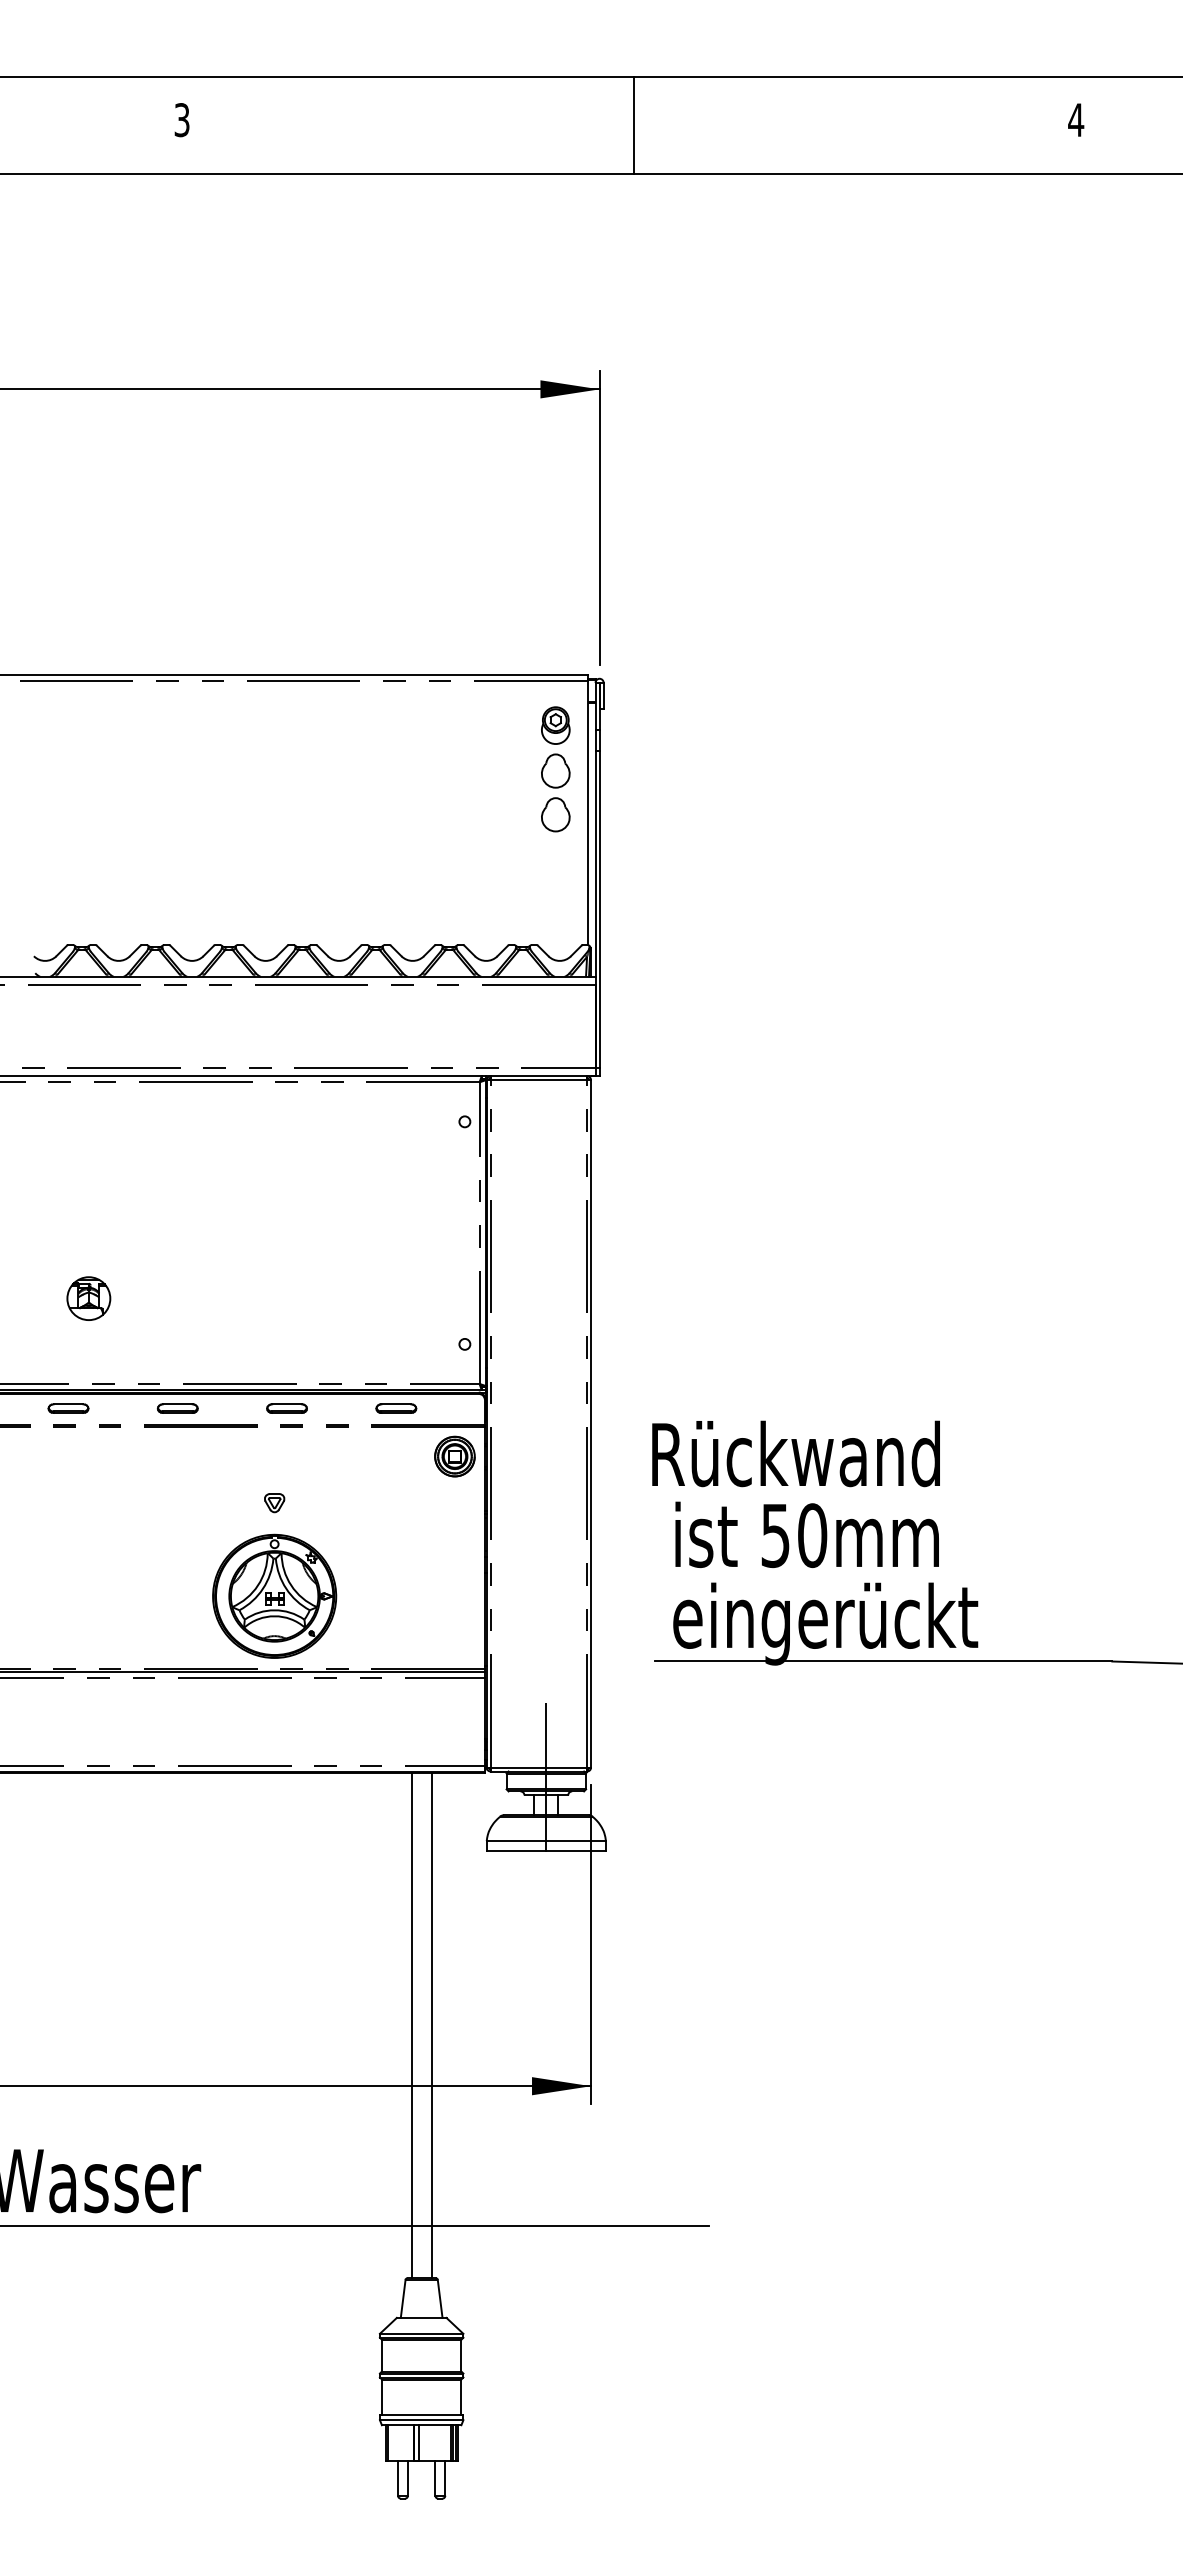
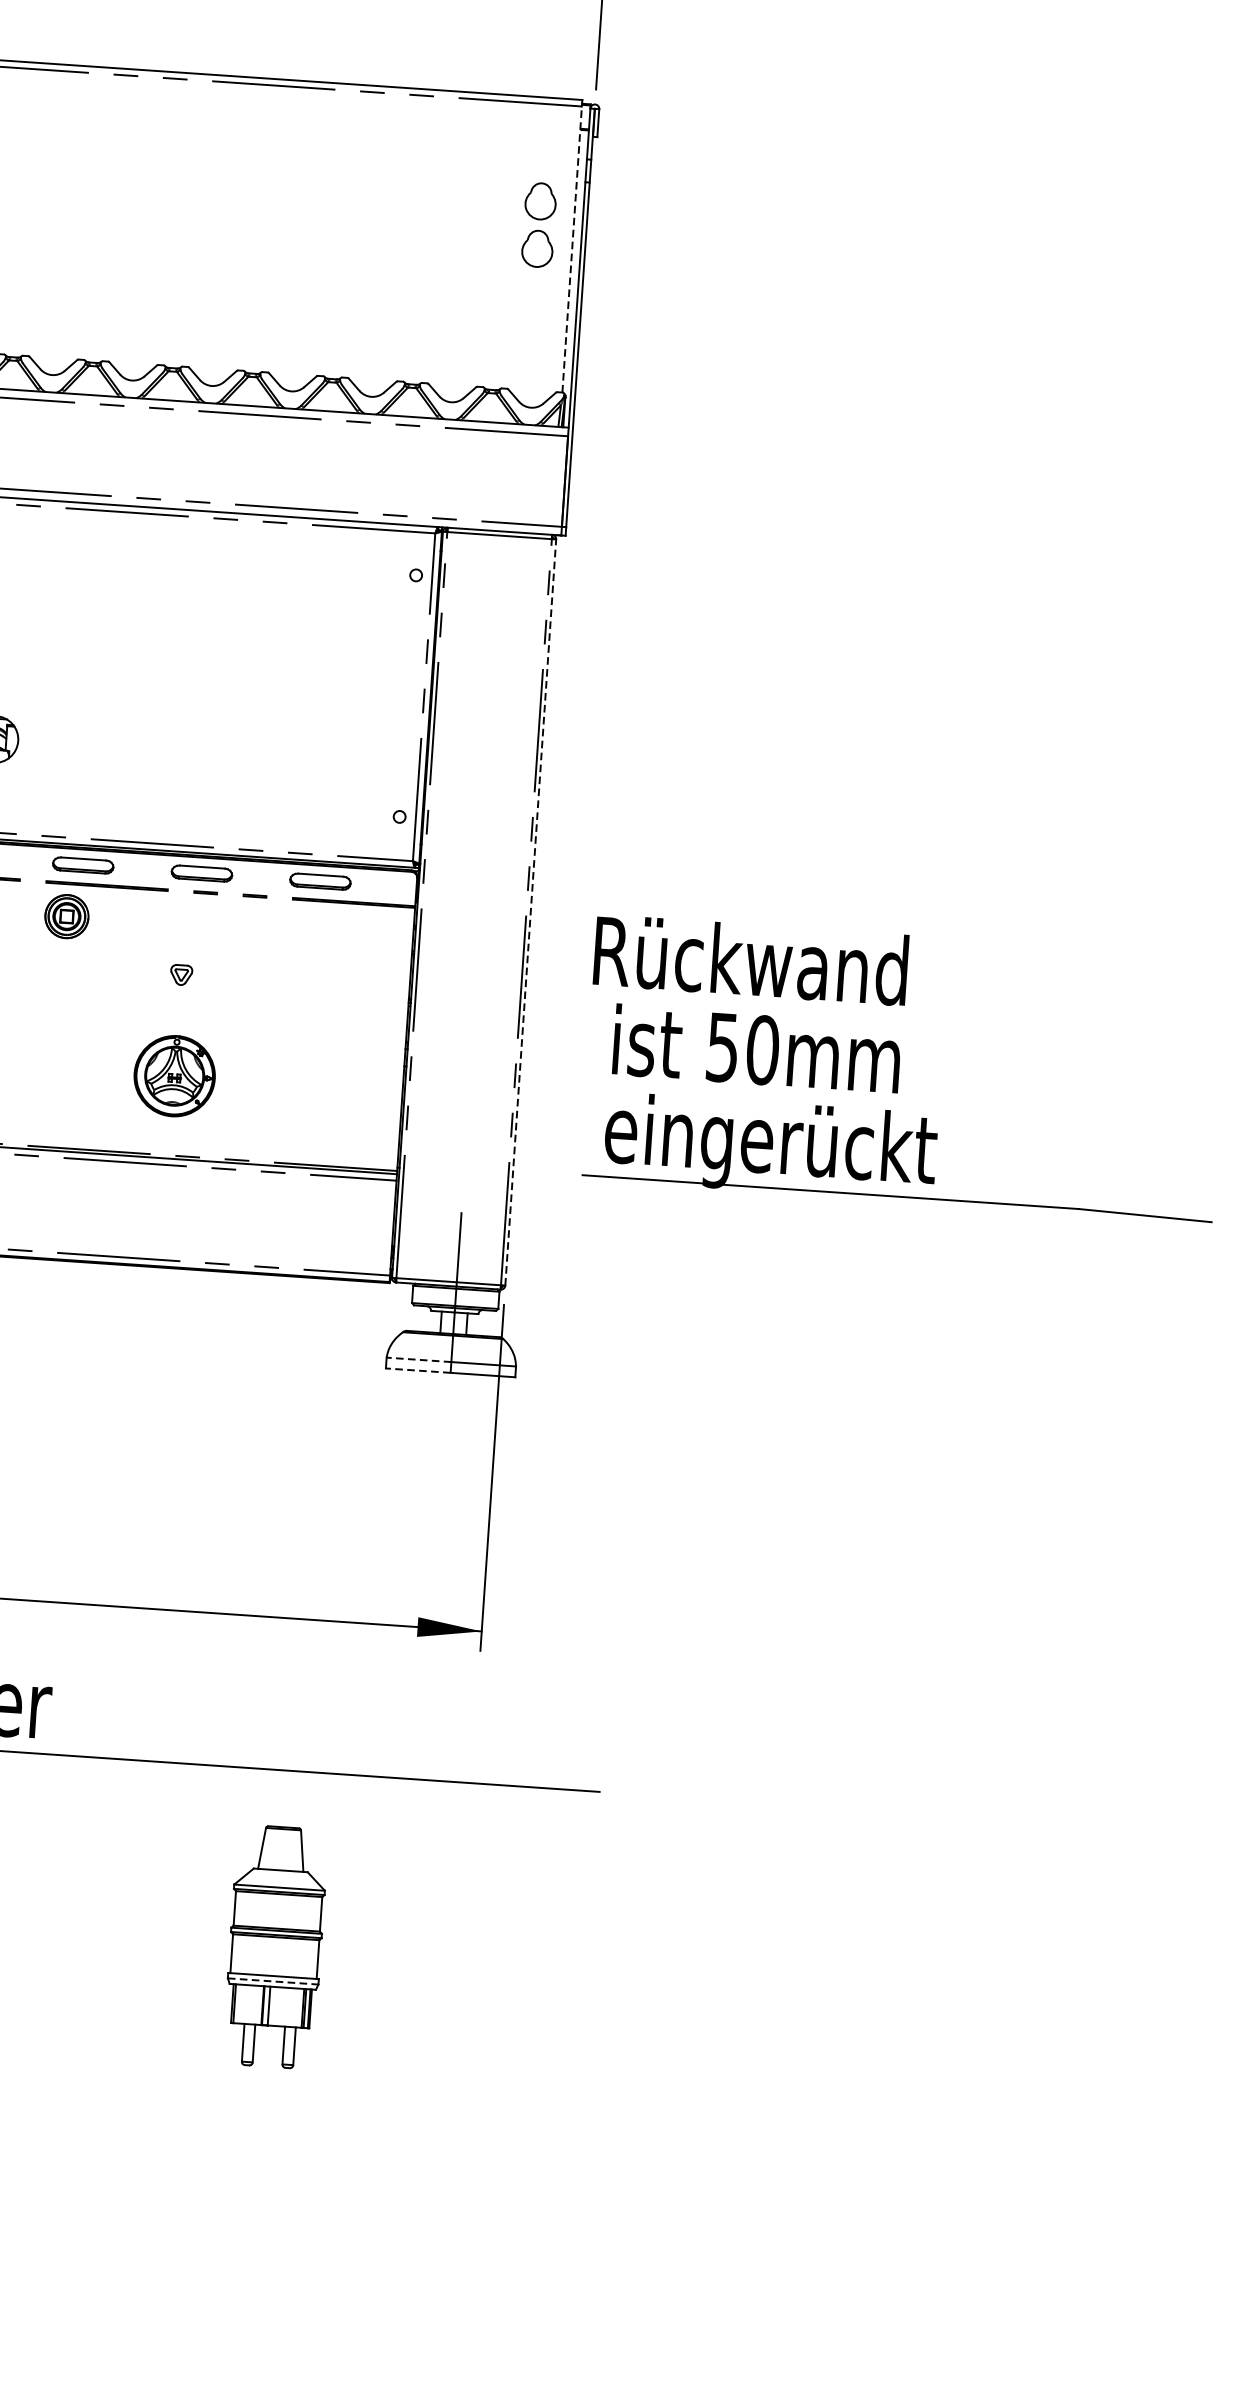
part: (555, 725) -> (543, 151), removed
line: (587, 813) -> (572, 249), solid -> dashed
part: (177, 1408) -> (83, 865), size x1.4
part: (286, 1408) -> (201, 873), size x1.4
part: (396, 1408) -> (320, 881), size x1.4
line: (591, 1423) -> (531, 912), solid -> dashed
part: (454, 1456) -> (66, 916), moved
part: (274, 1595) -> (174, 1075), size x0.6
line: (516, 1841) -> (418, 1360), solid -> dashed
line: (516, 1851) -> (418, 1371), solid -> dashed
line: (411, 2025) -> (291, 1552), removed
line: (431, 2025) -> (313, 1553), removed
line: (421, 2420) -> (272, 1981), solid -> dashed

